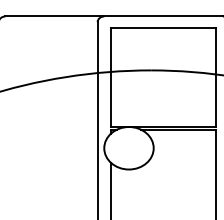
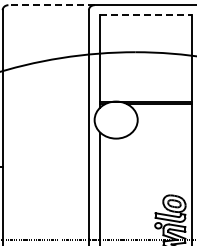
line: (54, 16) -> (51, 5), solid -> dashed
line: (163, 28) -> (146, 15), solid -> dashed

